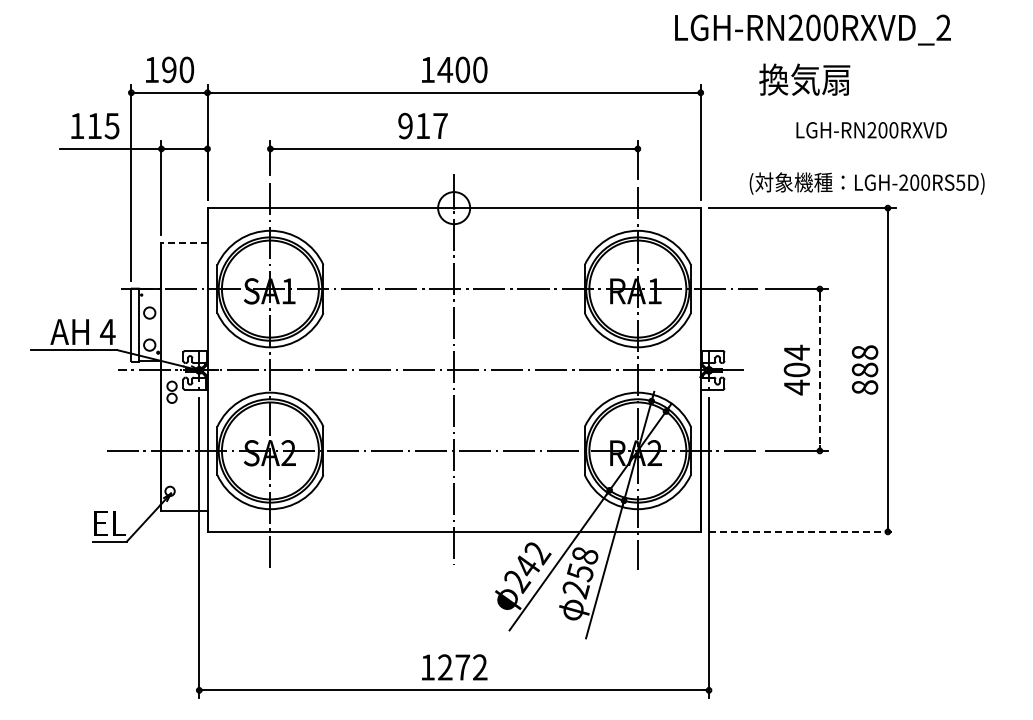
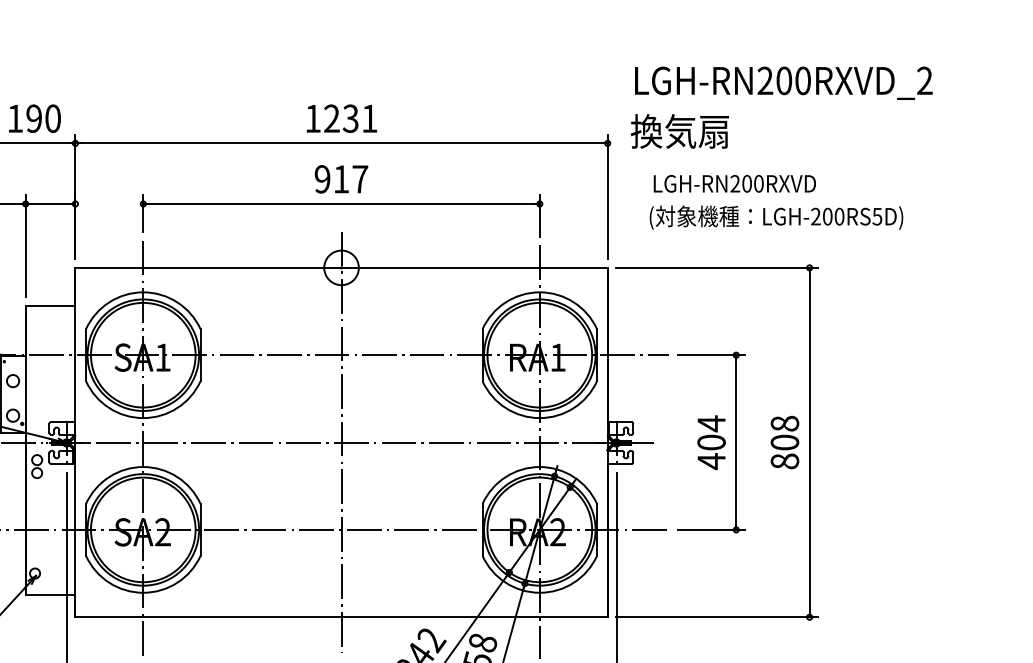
text: (812, 29) -> (783, 82), moved
text: (462, 69) -> (350, 118), 1400 -> 1231
text: (804, 79) -> (679, 131), moved
text: (422, 125) -> (340, 178), moved
text: (871, 130) -> (734, 184), moved
text: (866, 183) -> (775, 217), moved
line: (183, 243) -> (49, 306), dashed -> solid
text: (865, 369) -> (785, 442), 888 -> 808
line: (819, 370) -> (735, 443), dashed -> solid
line: (802, 531) -> (717, 616), dashed -> solid

